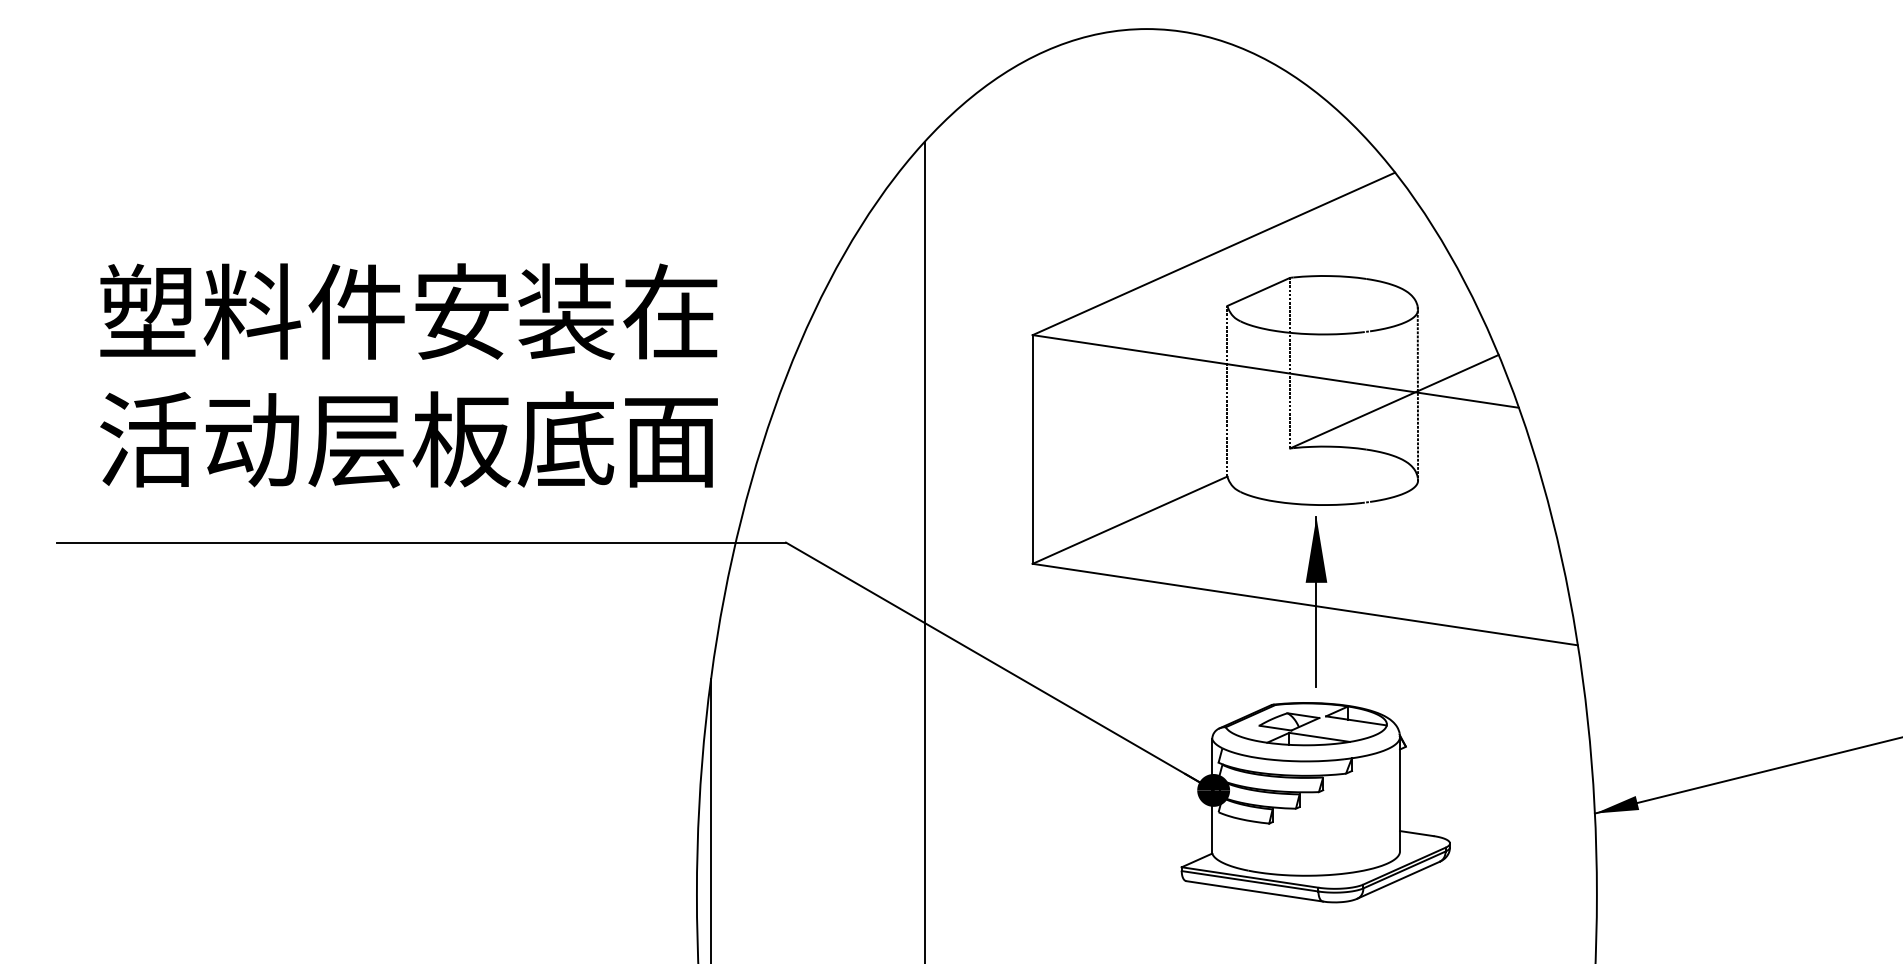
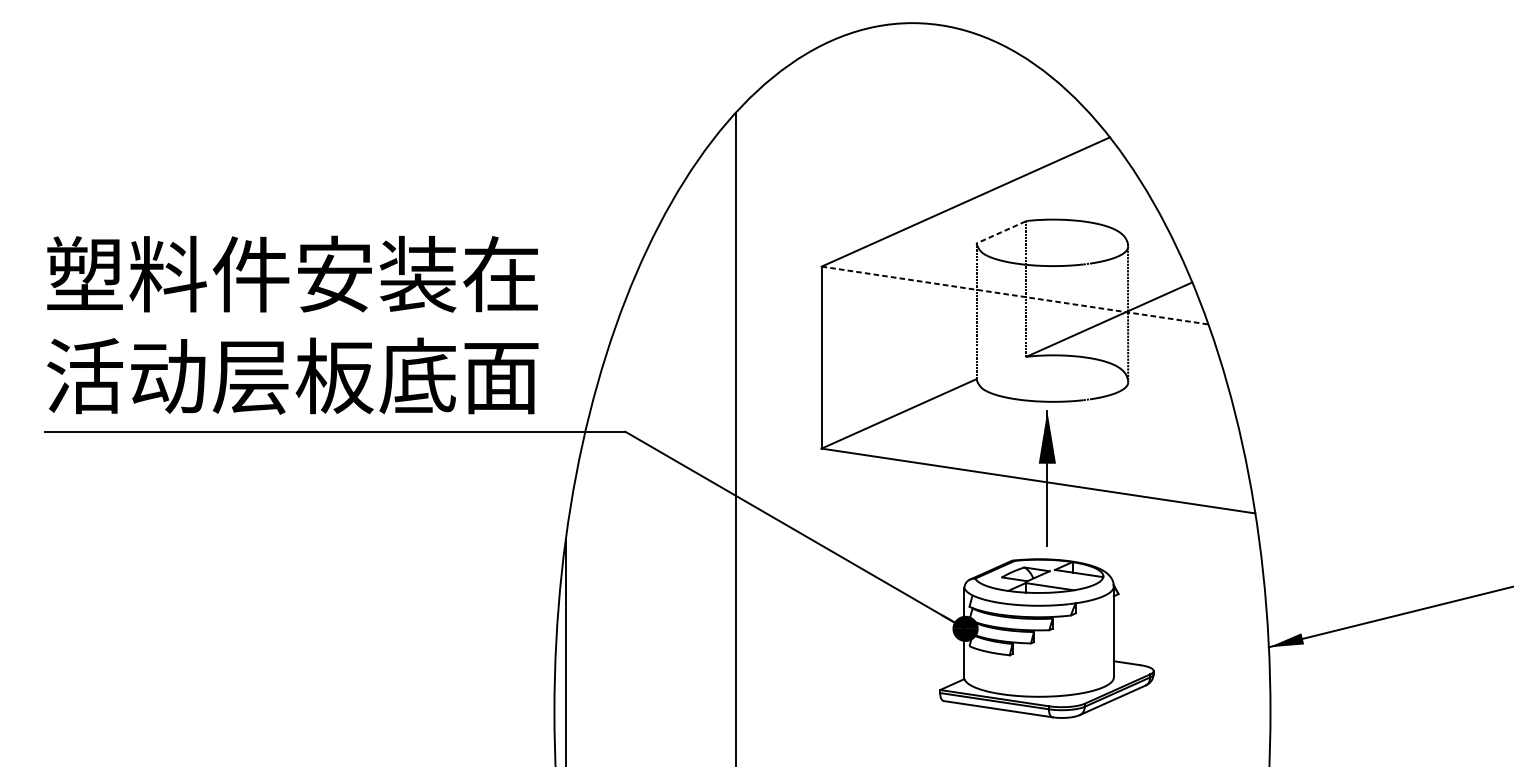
line: (1258, 292) -> (1001, 232), solid -> dashed
line: (1275, 371) -> (1014, 295), solid -> dashed
text: (408, 375) -> (292, 325), moved

